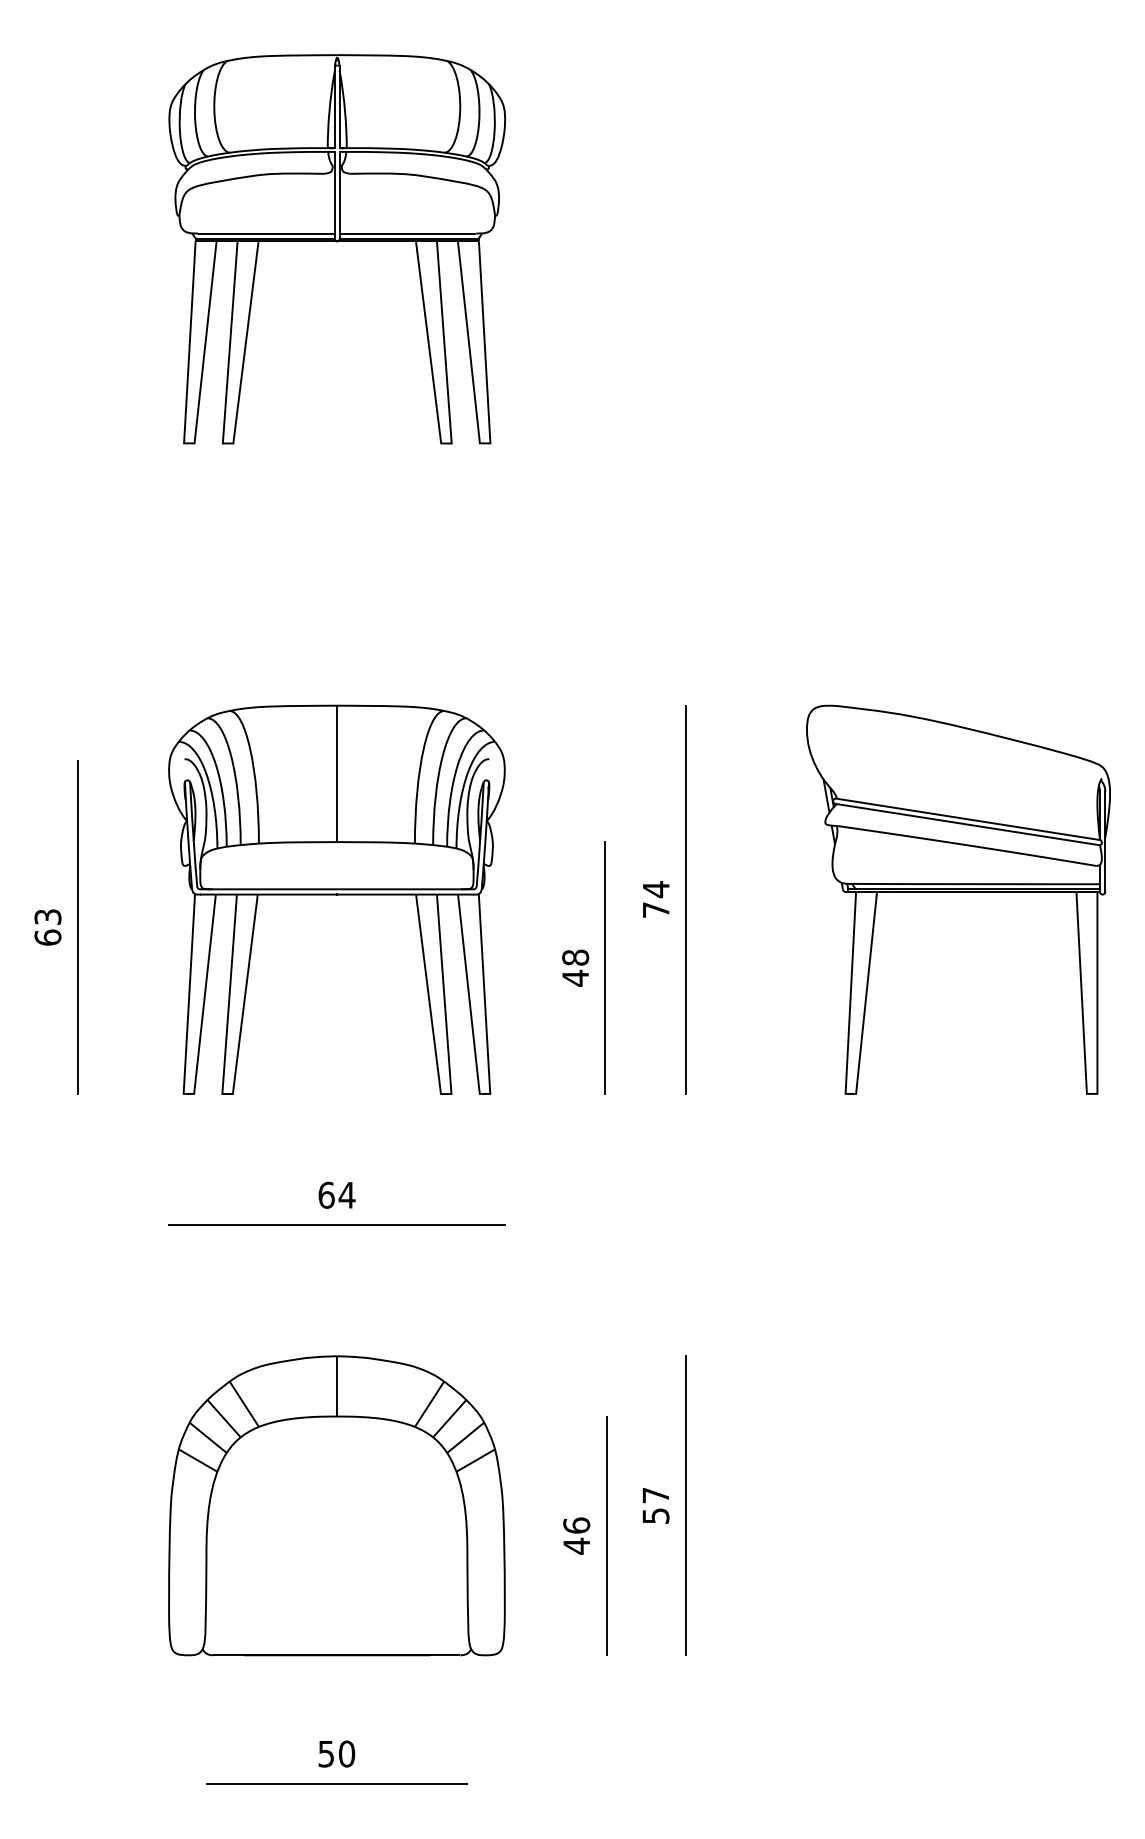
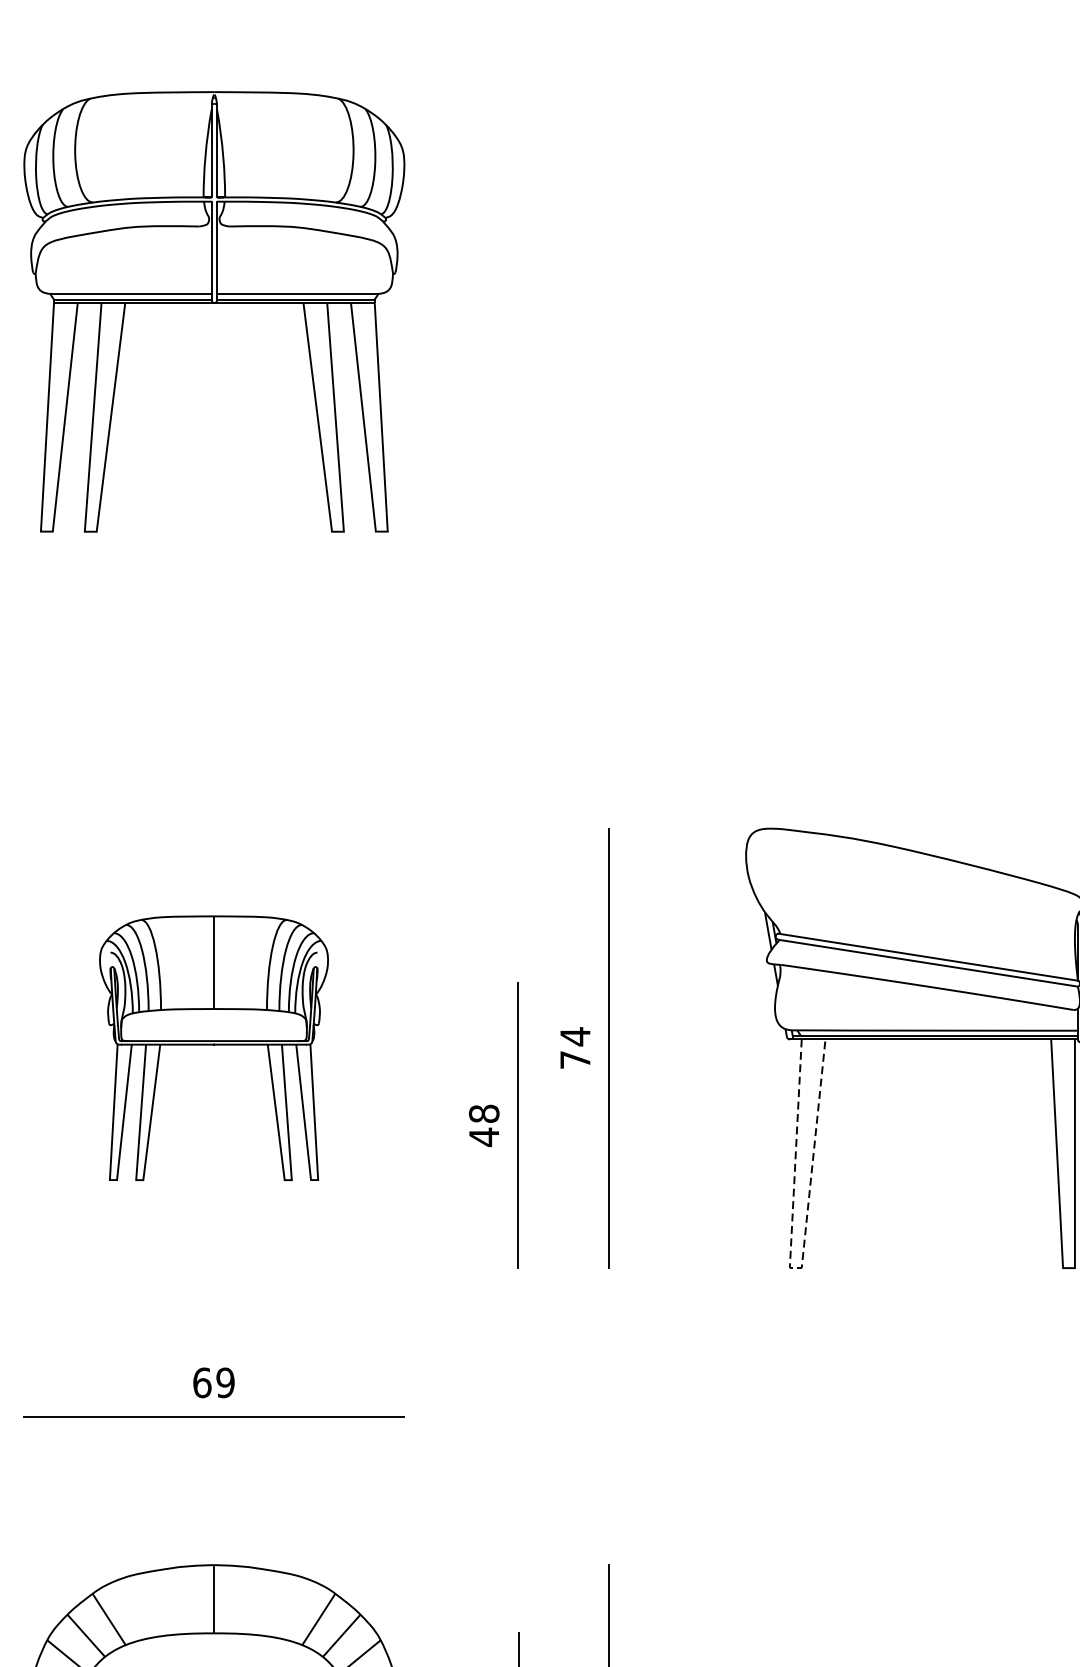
part: (336, 899) -> (213, 1048), size x0.6
line: (851, 1093) -> (796, 1267), solid -> dashed
text: (346, 1194) -> (224, 1381), 64 -> 69

